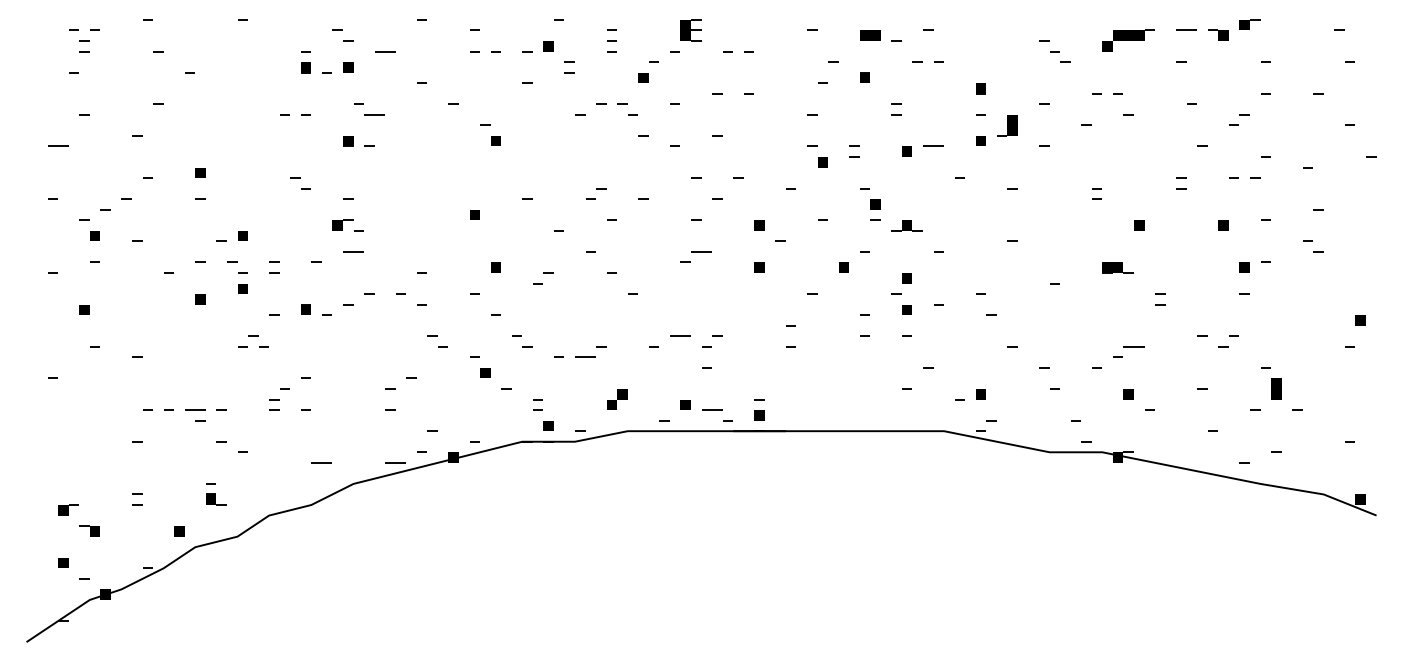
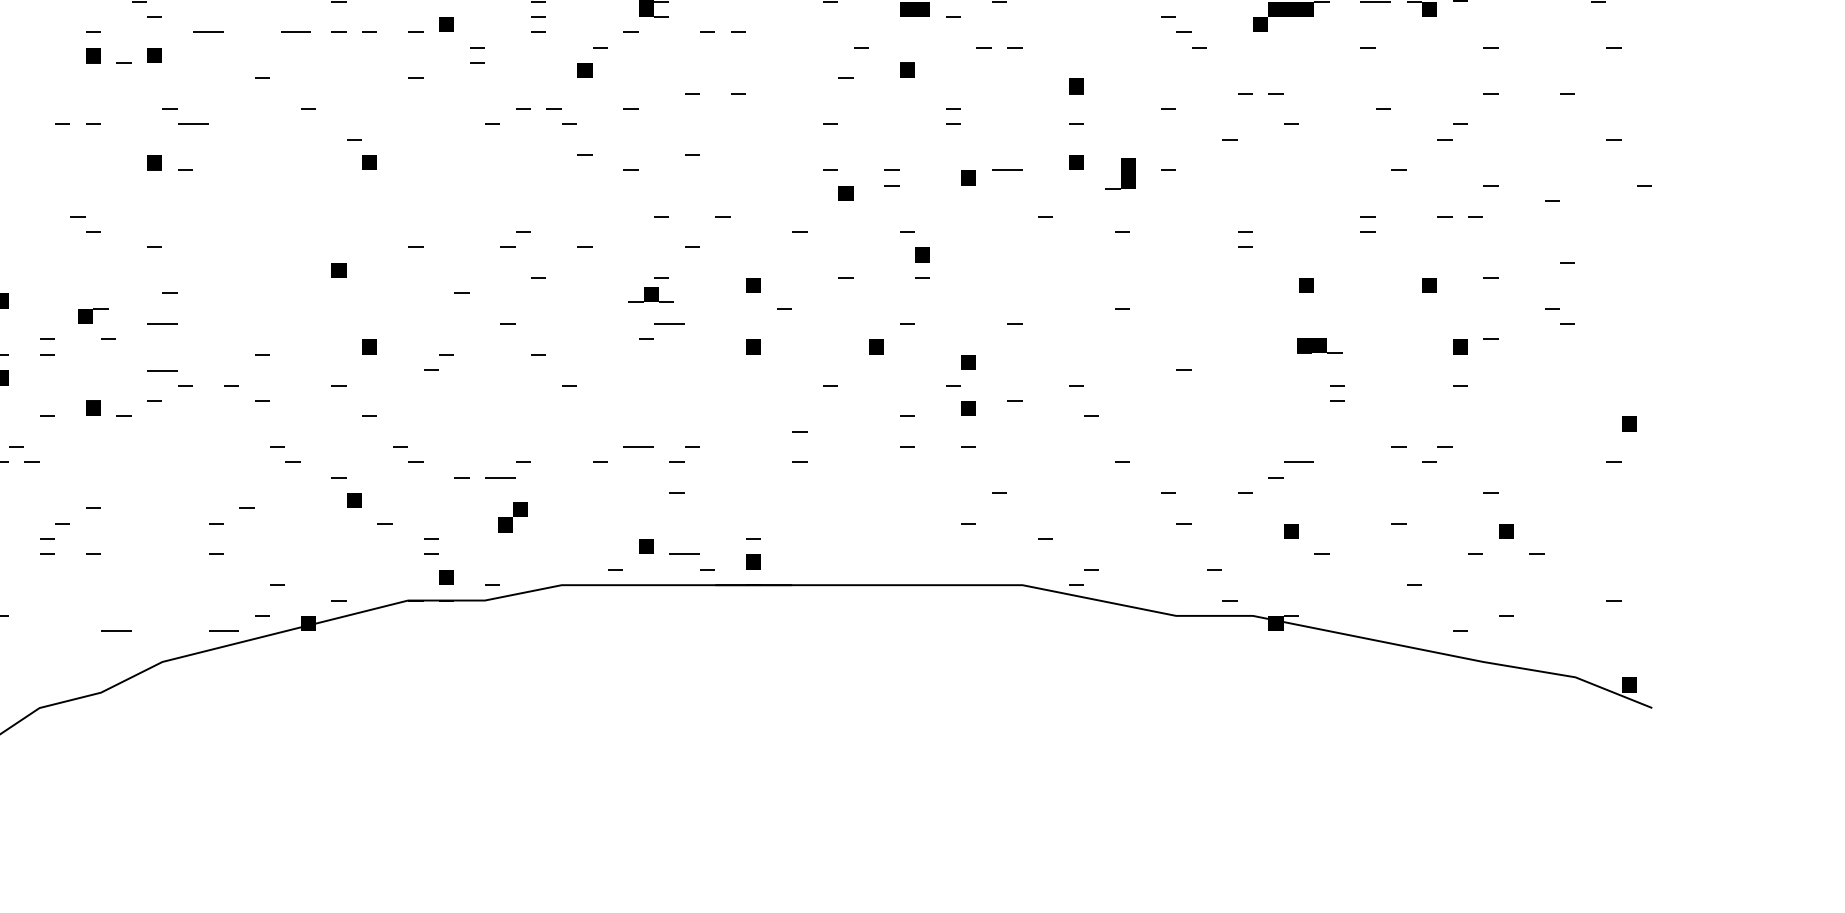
line: (445, 51) -> (296, 32), added
part: (1007, 125) -> (1120, 173), moved
part: (342, 224) -> (92, 314), moved
part: (906, 225) -> (650, 294), moved
part: (1117, 267) -> (1318, 345), moved
line: (353, 283) -> (162, 370), added
fill: (1276, 383) -> (1506, 515), removed
fill: (980, 394) -> (1075, 531), removed
part: (617, 399) -> (513, 517), moved

